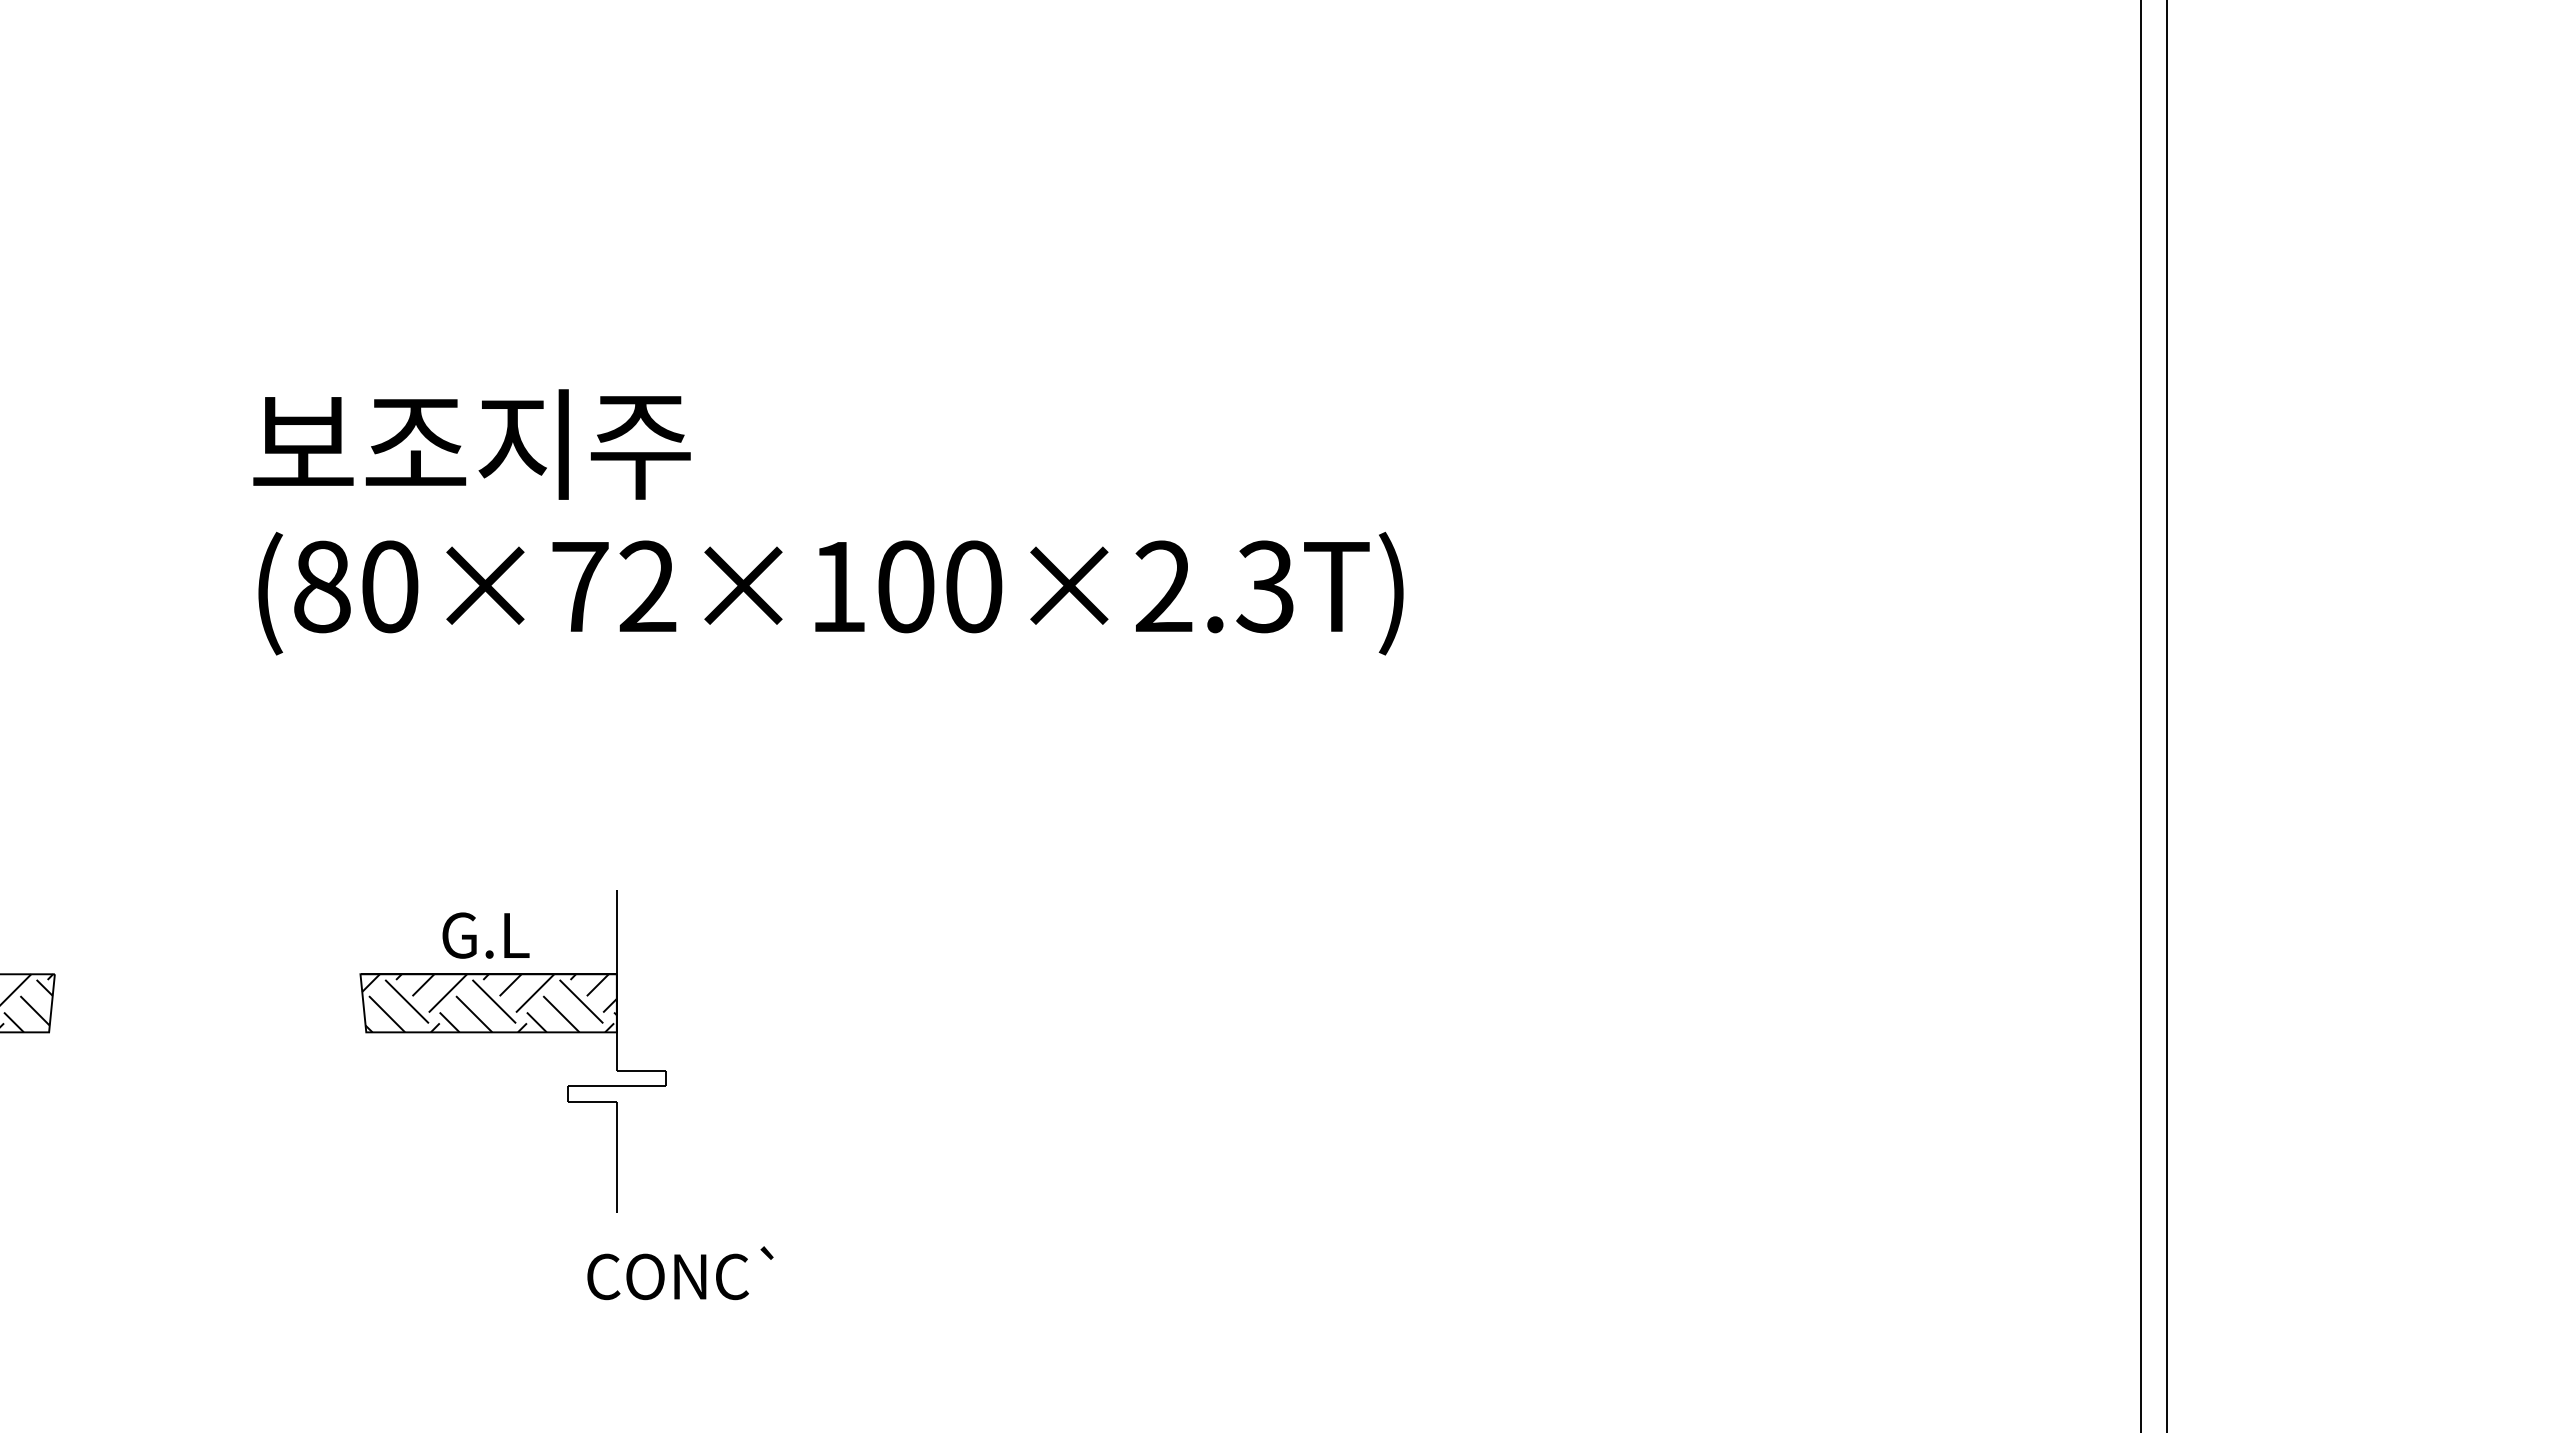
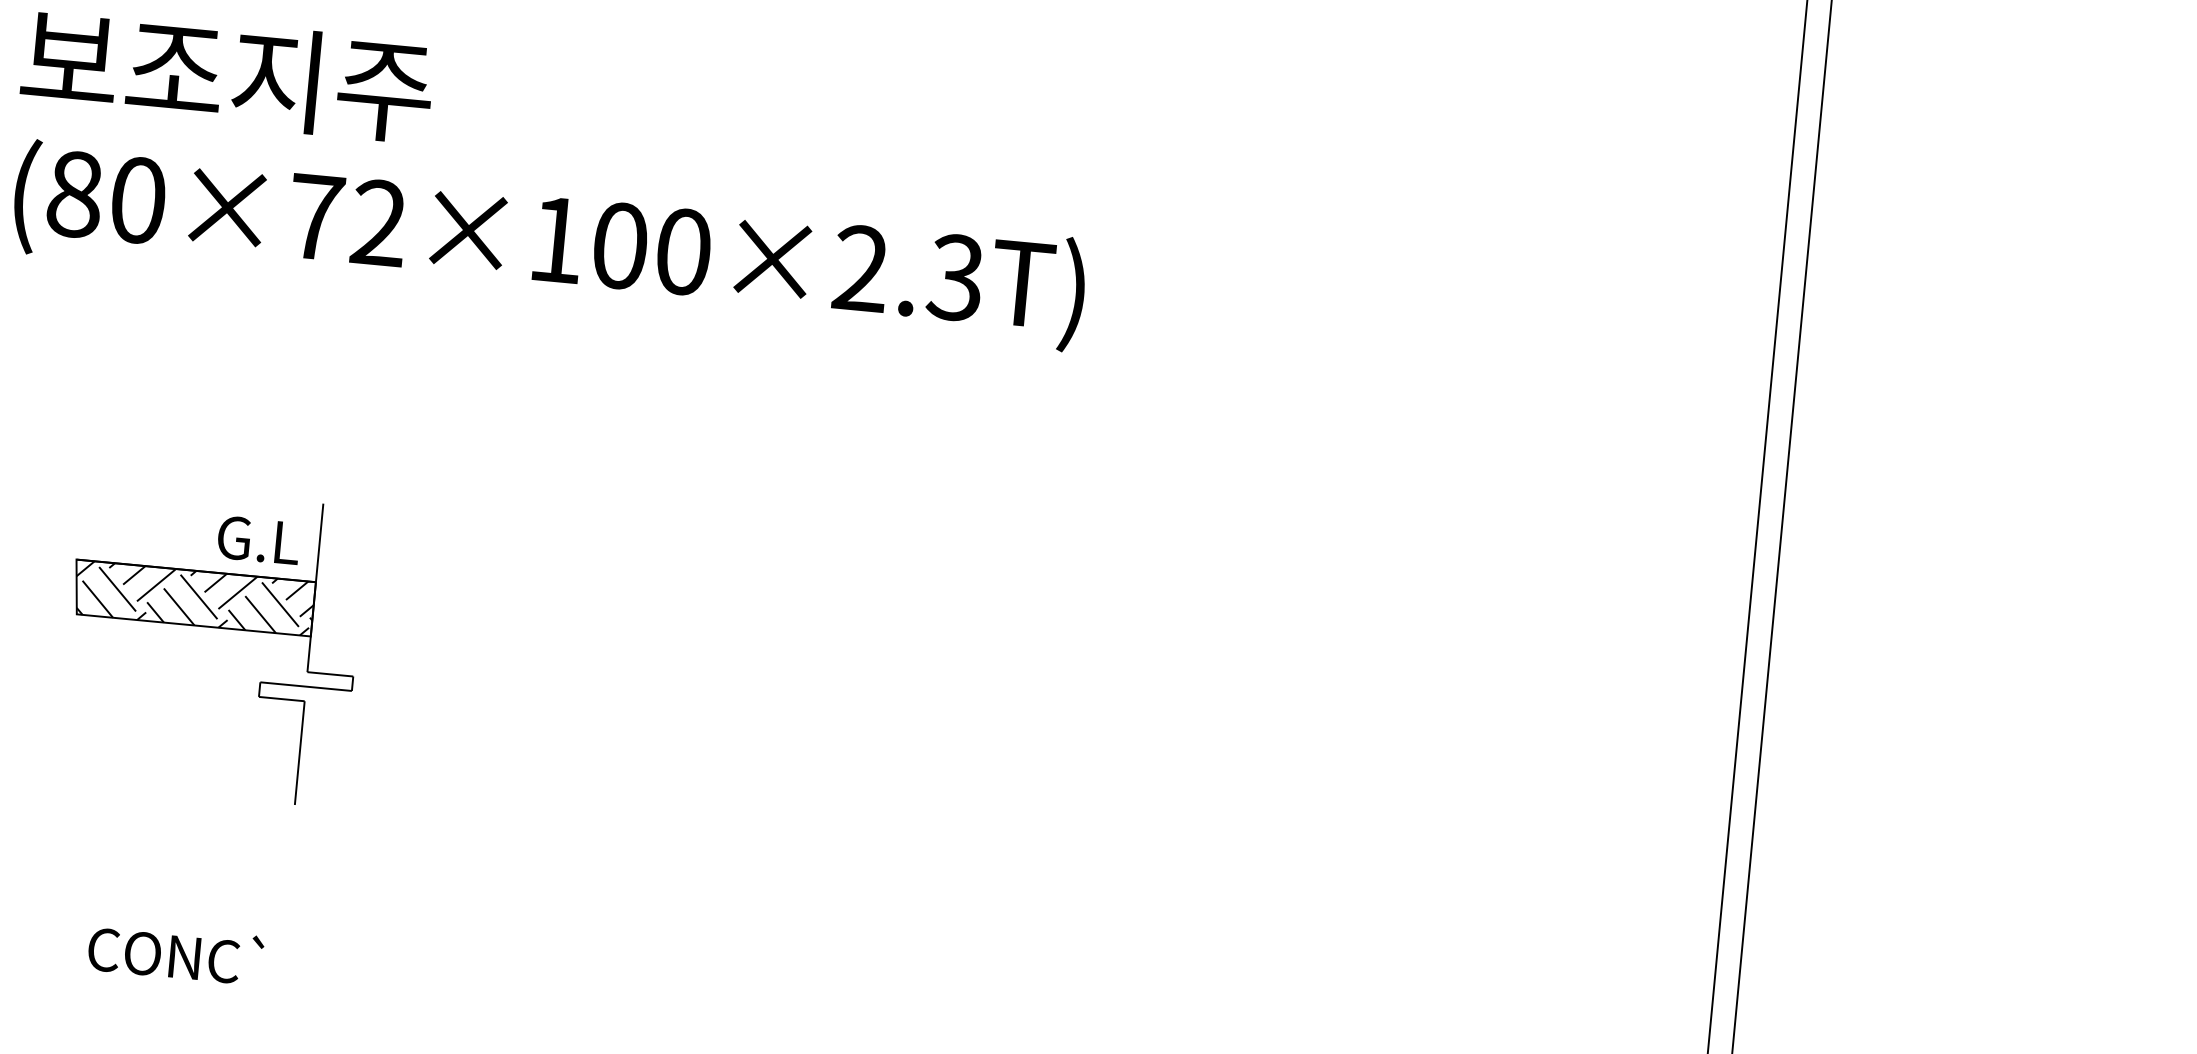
text: (485, 935) -> (258, 540), moved
text: (680, 1273) -> (175, 953), moved

